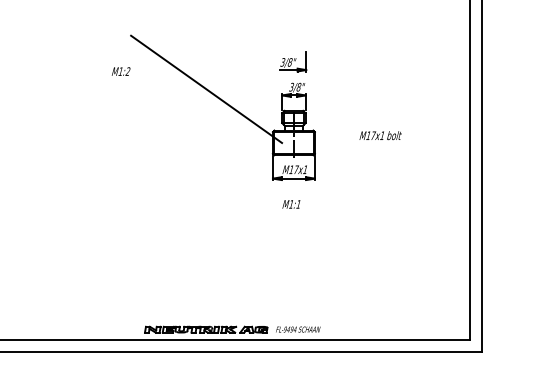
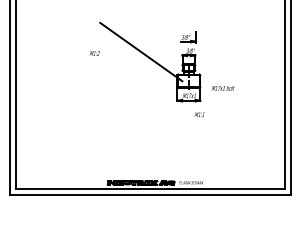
text: (120, 71) -> (94, 53), moved
text: (379, 136) -> (222, 88), moved
text: (291, 203) -> (199, 114), moved

